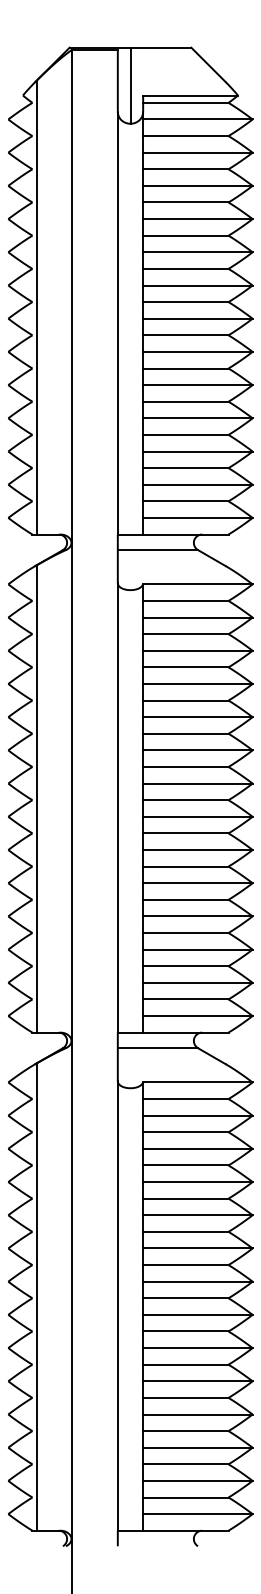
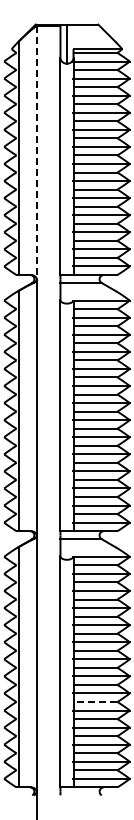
line: (71, 296) -> (36, 152), solid -> dashed
line: (185, 1363) -> (95, 701), solid -> dashed

